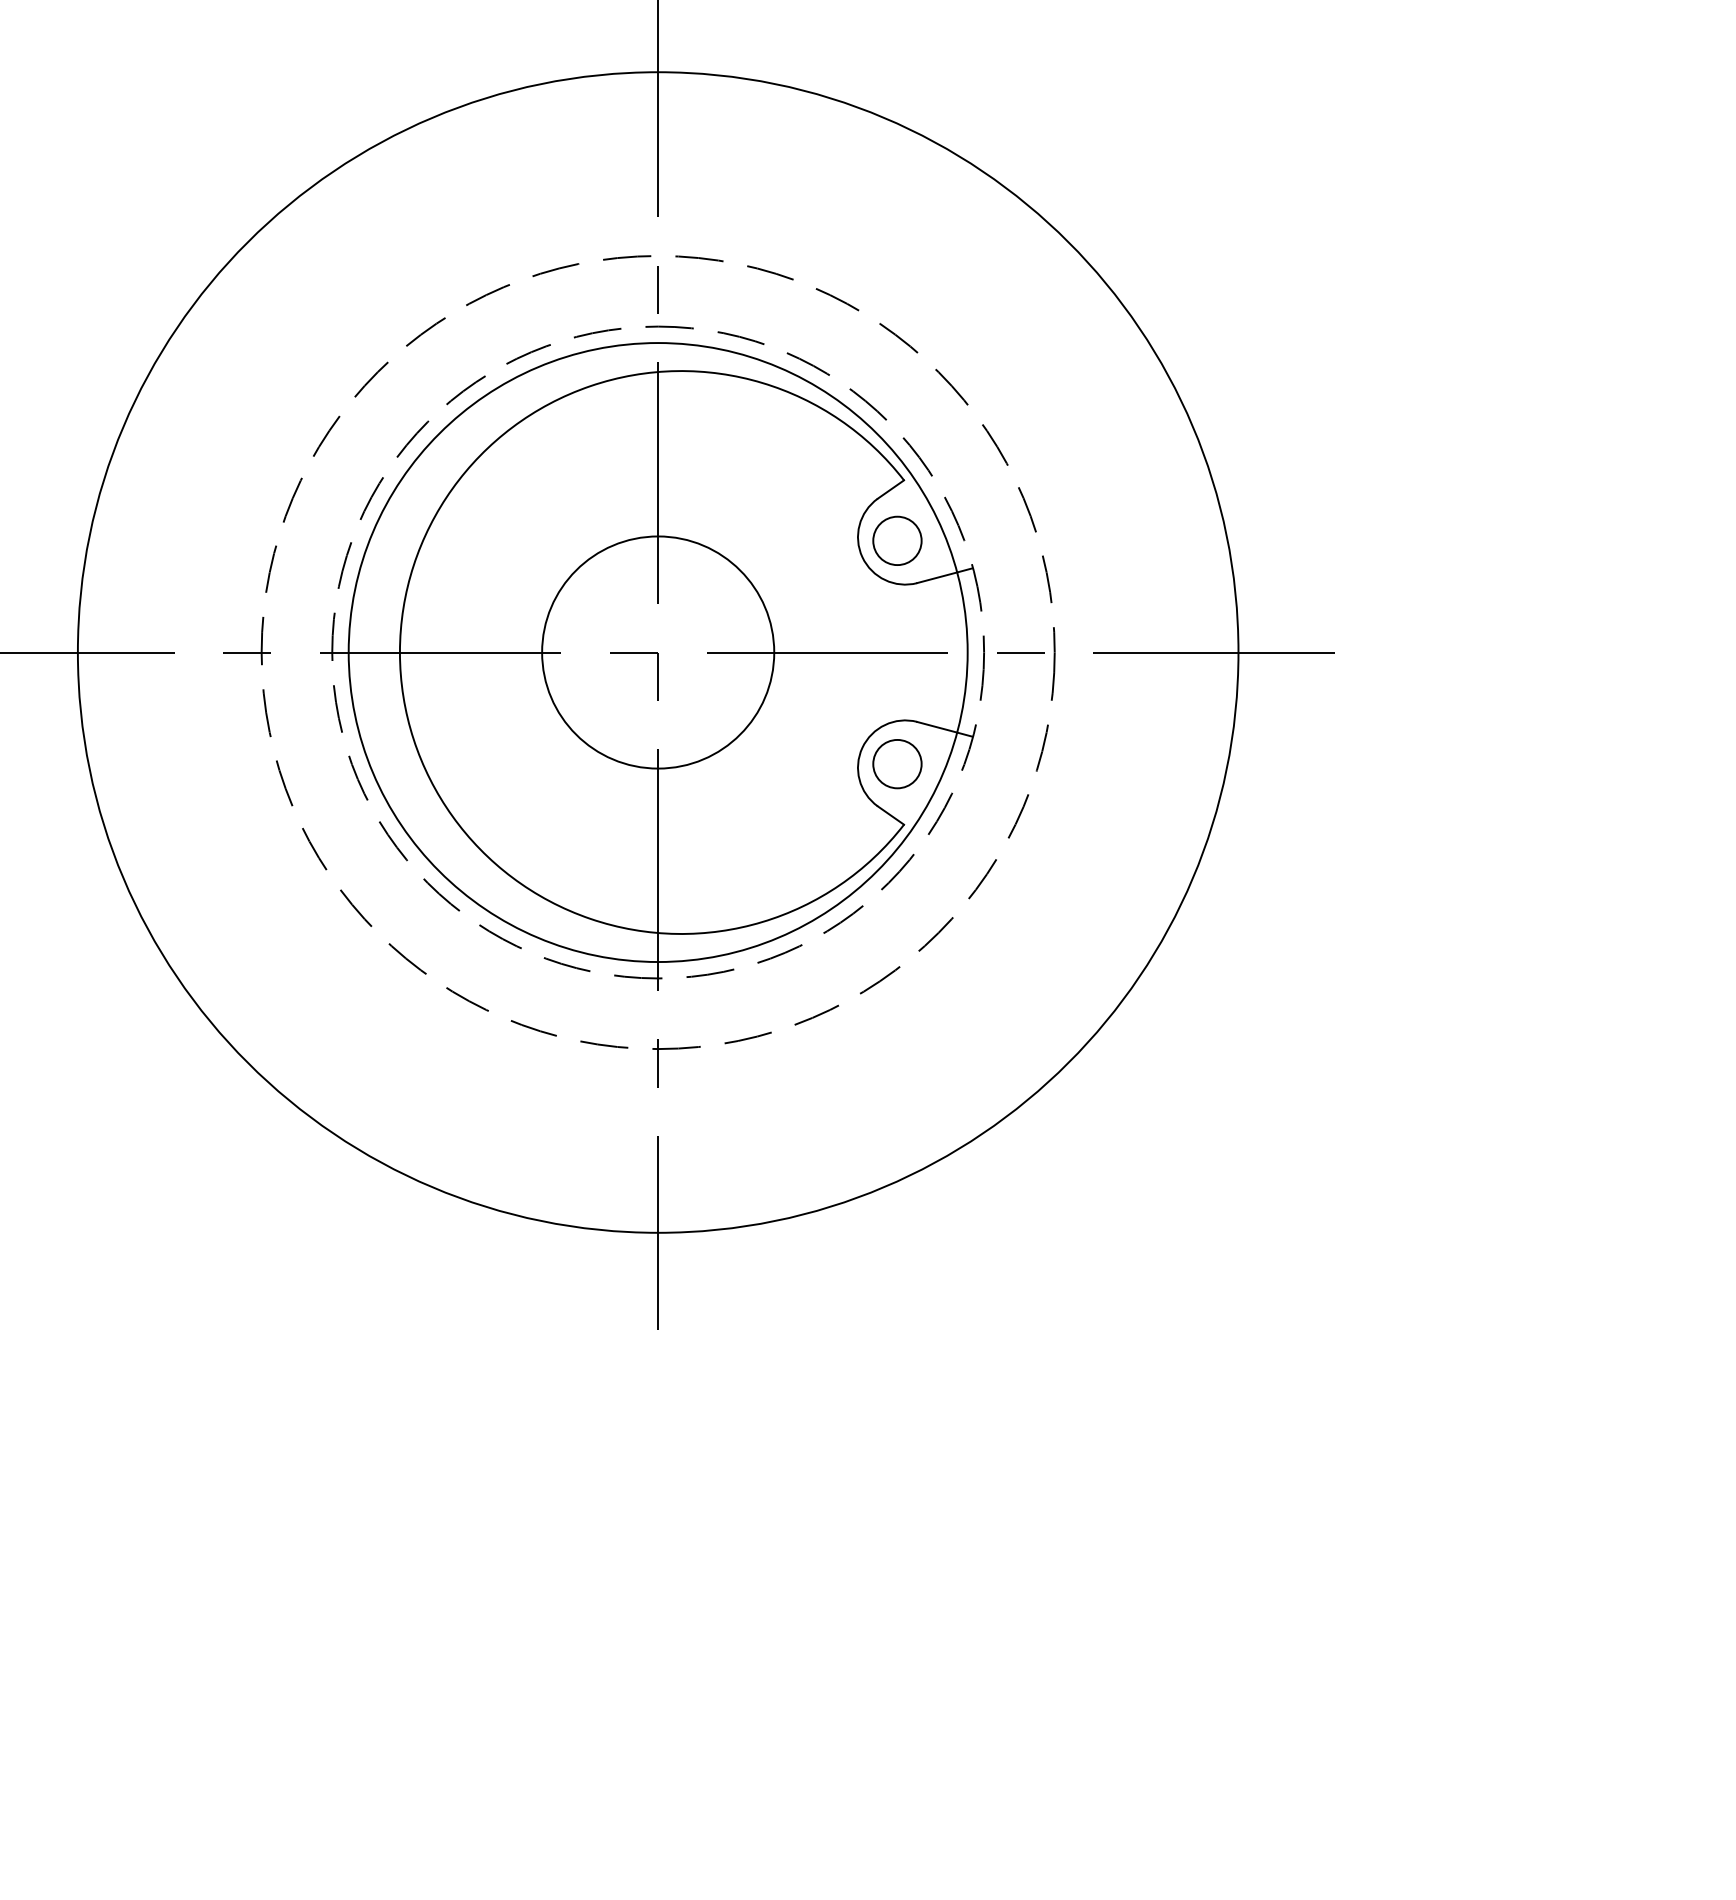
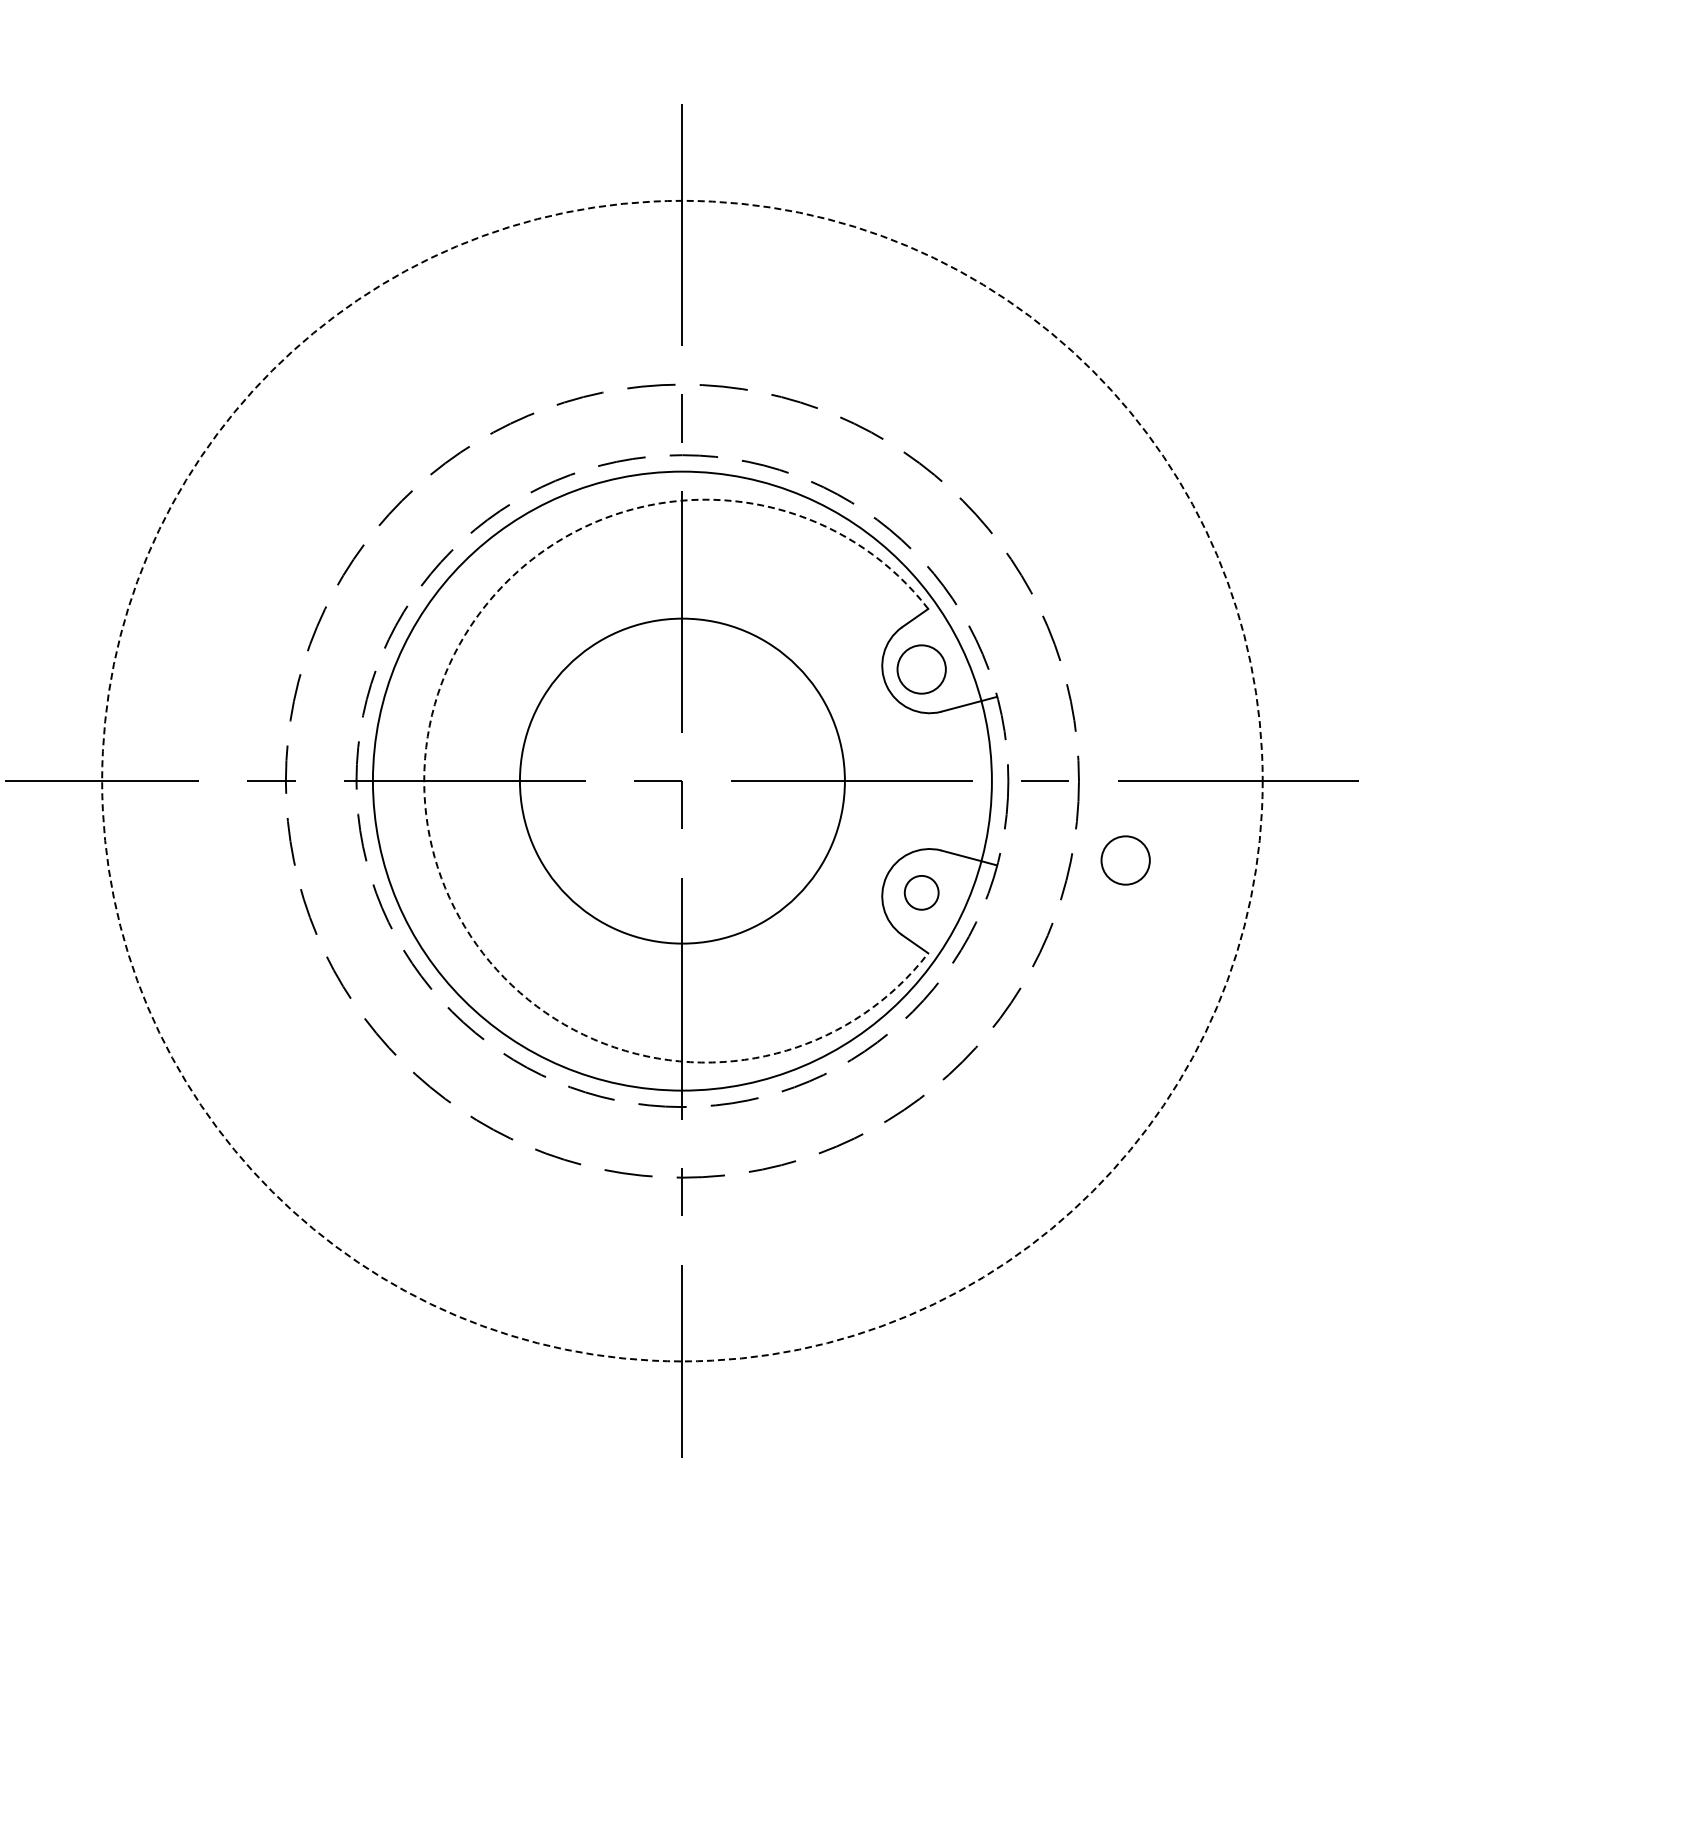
arc: (399, 652) -> (423, 781), solid -> dashed
circle: (657, 652) -> (681, 781), solid -> dashed
circle: (658, 652) -> (682, 781), size x1.4
circle: (1101, 731) -> (1125, 860), added
circle: (897, 764) -> (921, 893), size x0.7

